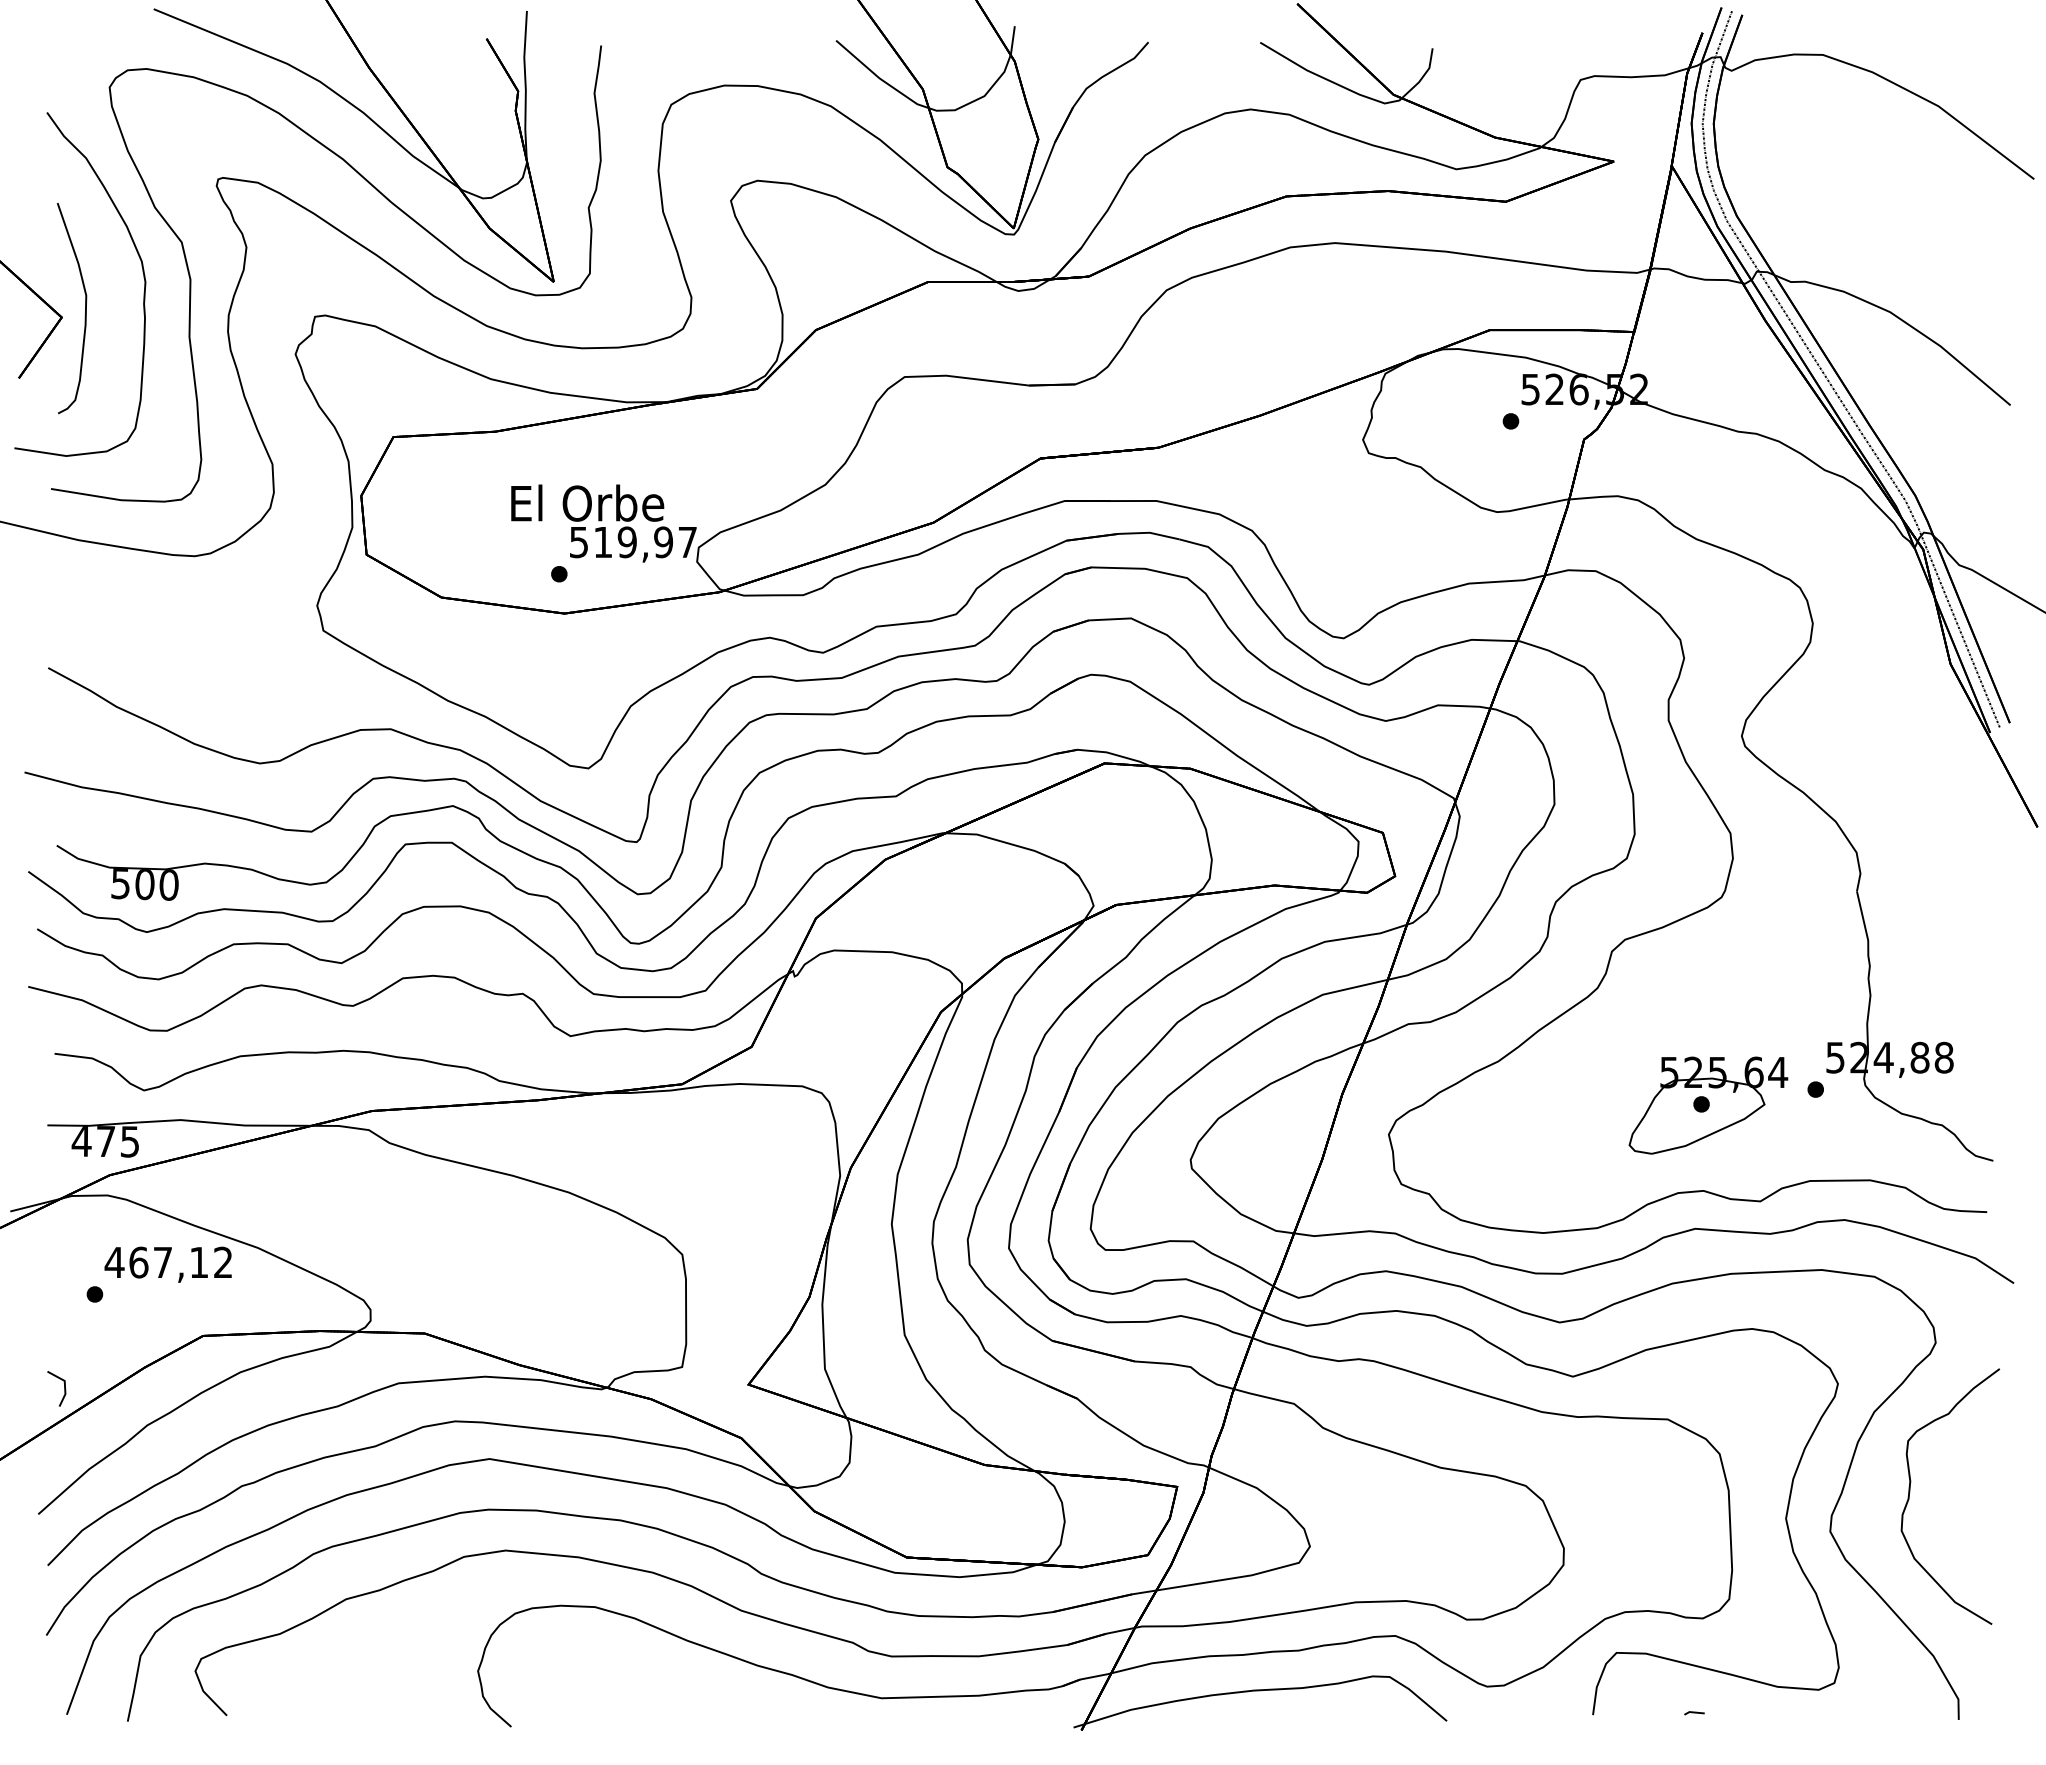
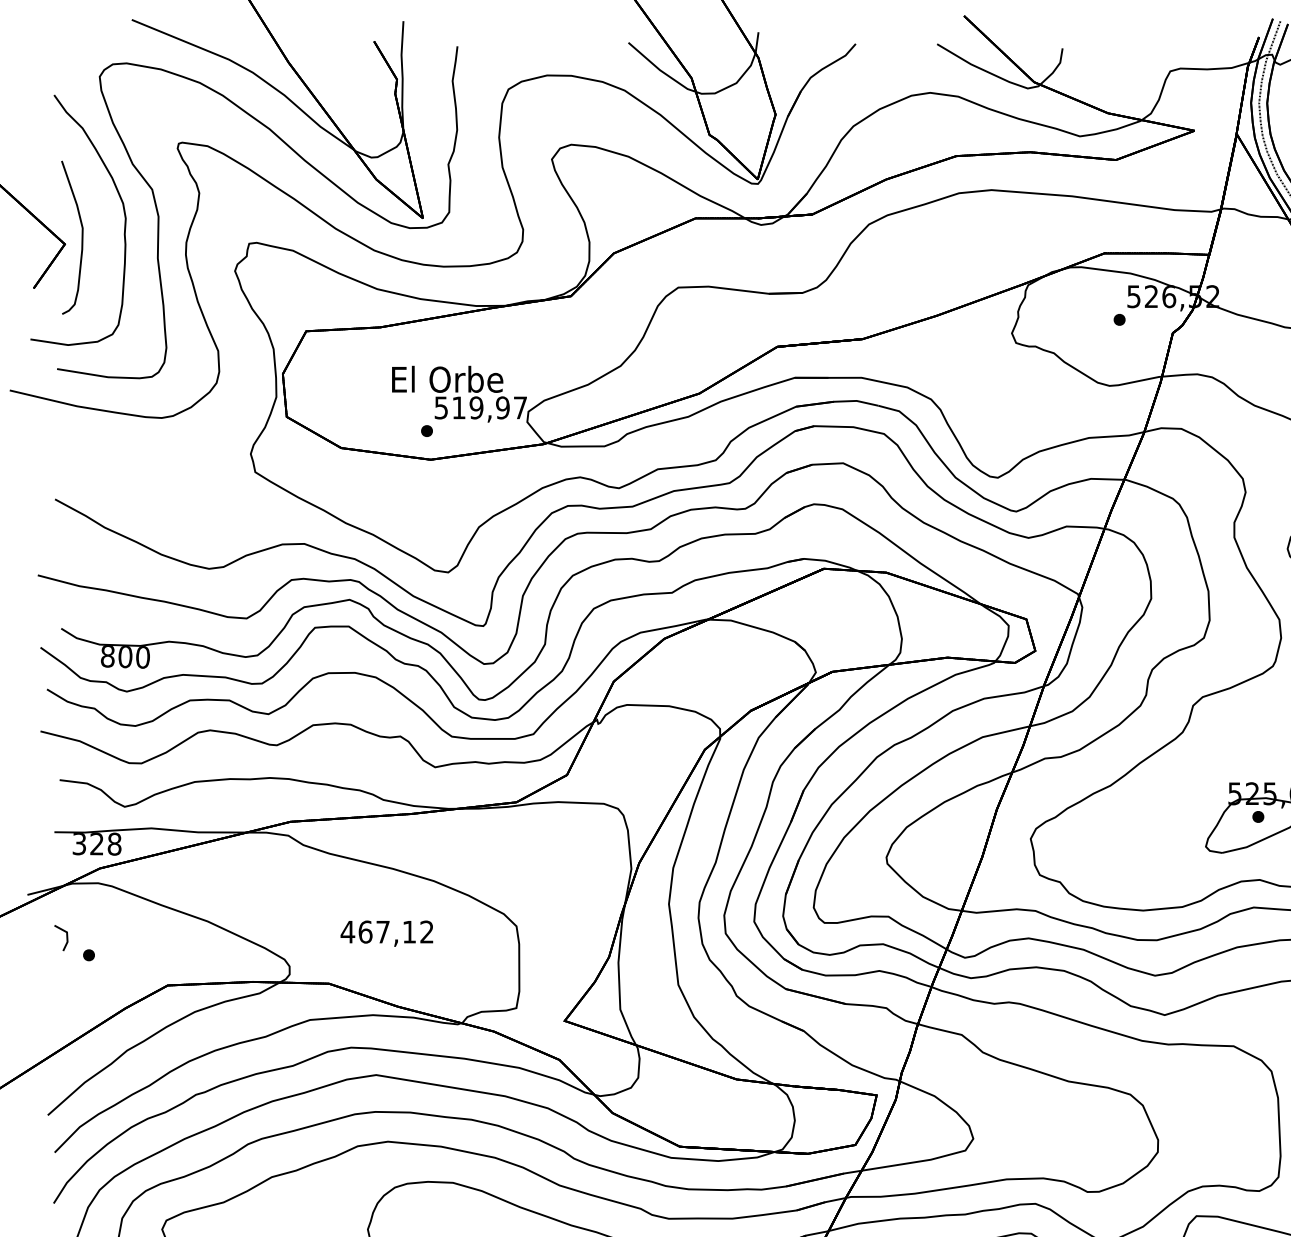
text: (120, 883) -> (107, 656), 500 -> 800
text: (105, 1141) -> (96, 843), 475 -> 328
text: (167, 1264) -> (386, 933), moved
part: (64, 1388) -> (66, 937), moved

